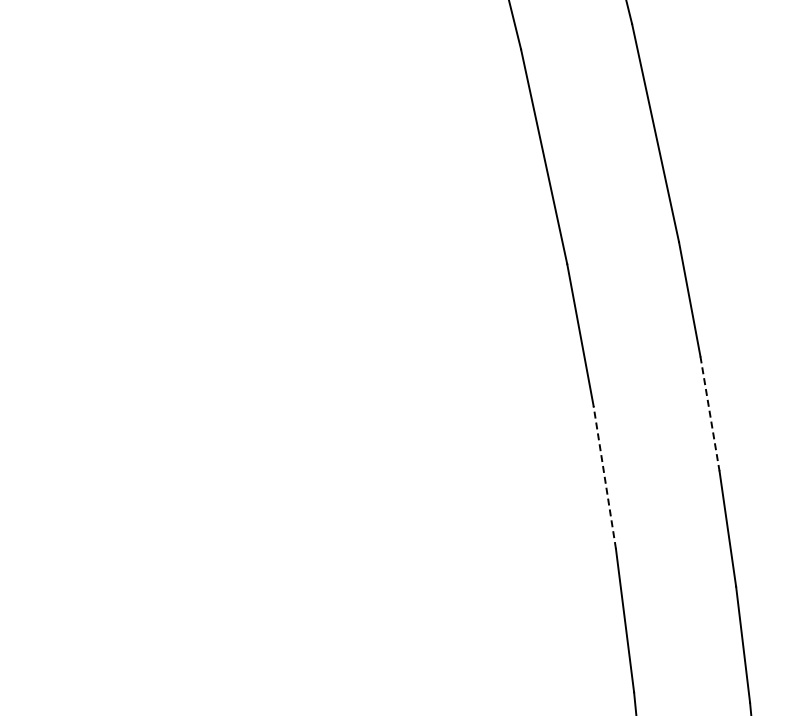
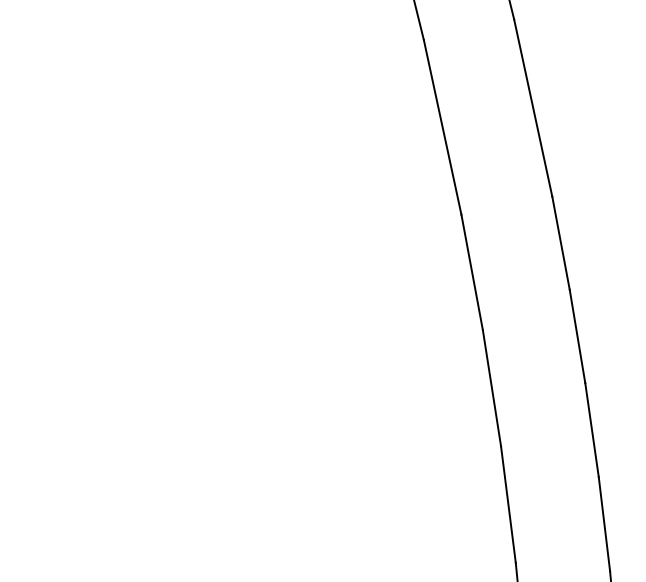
line: (710, 414) -> (577, 336), dashed -> solid
line: (604, 477) -> (491, 388), dashed -> solid

